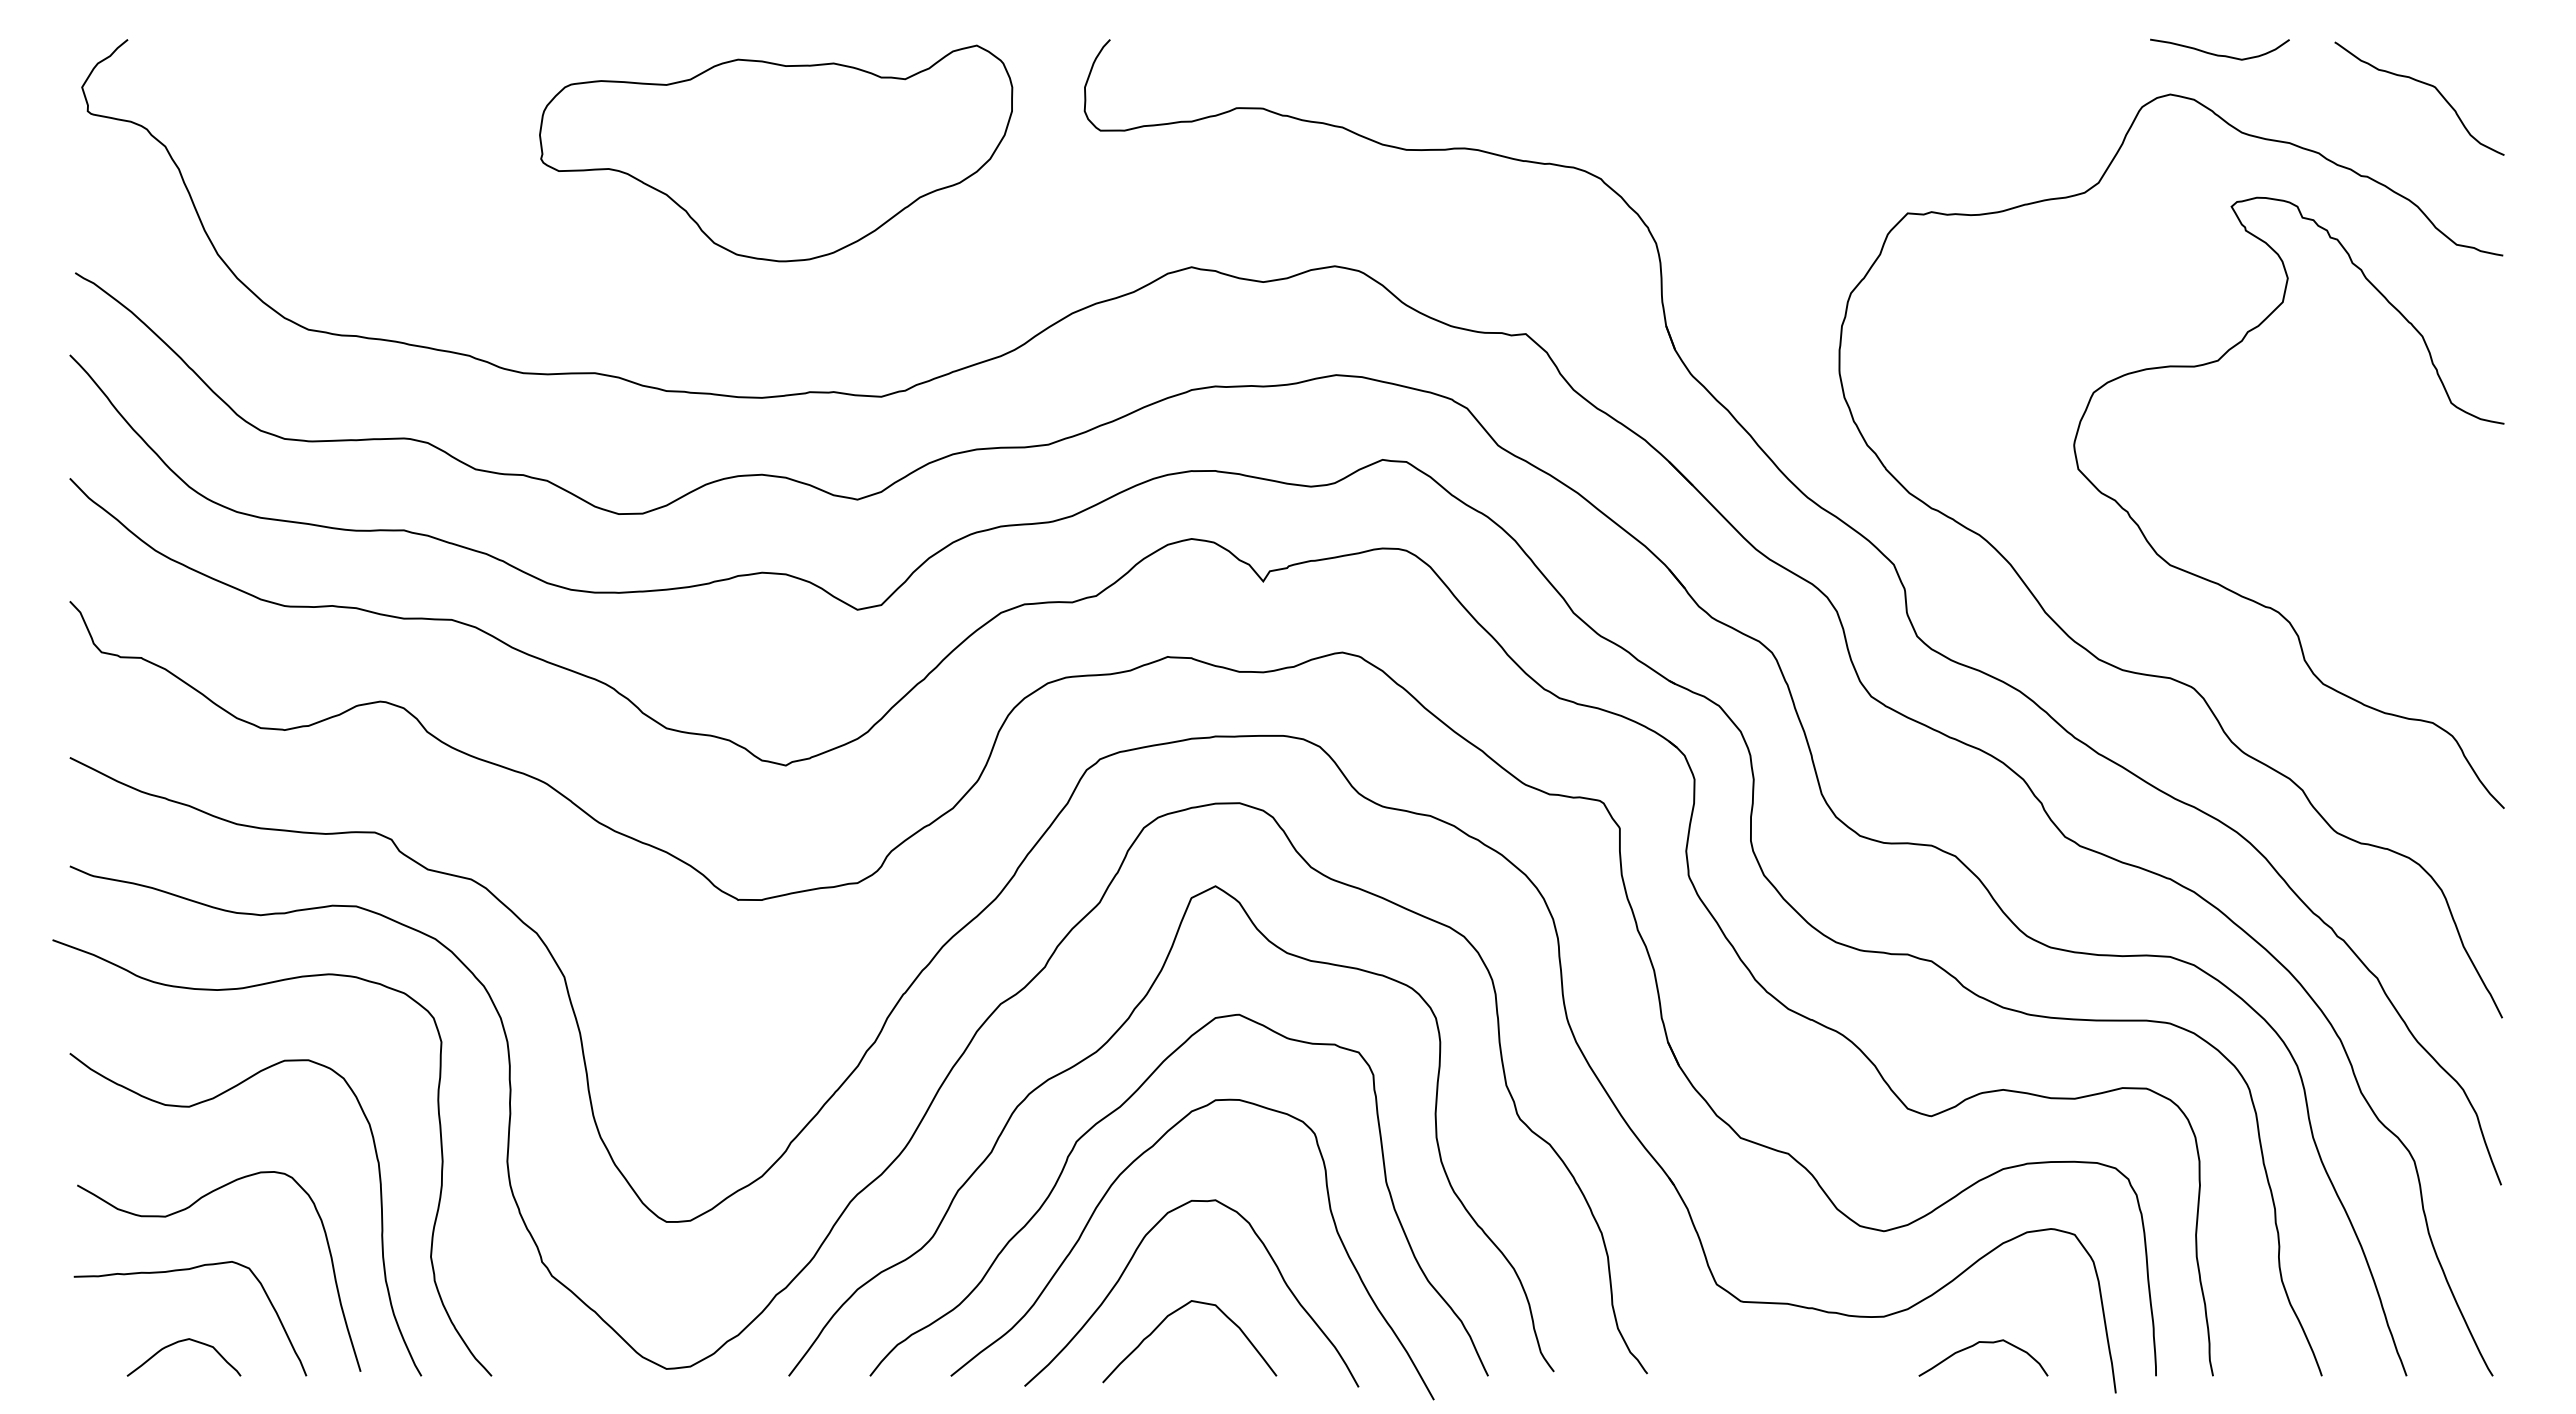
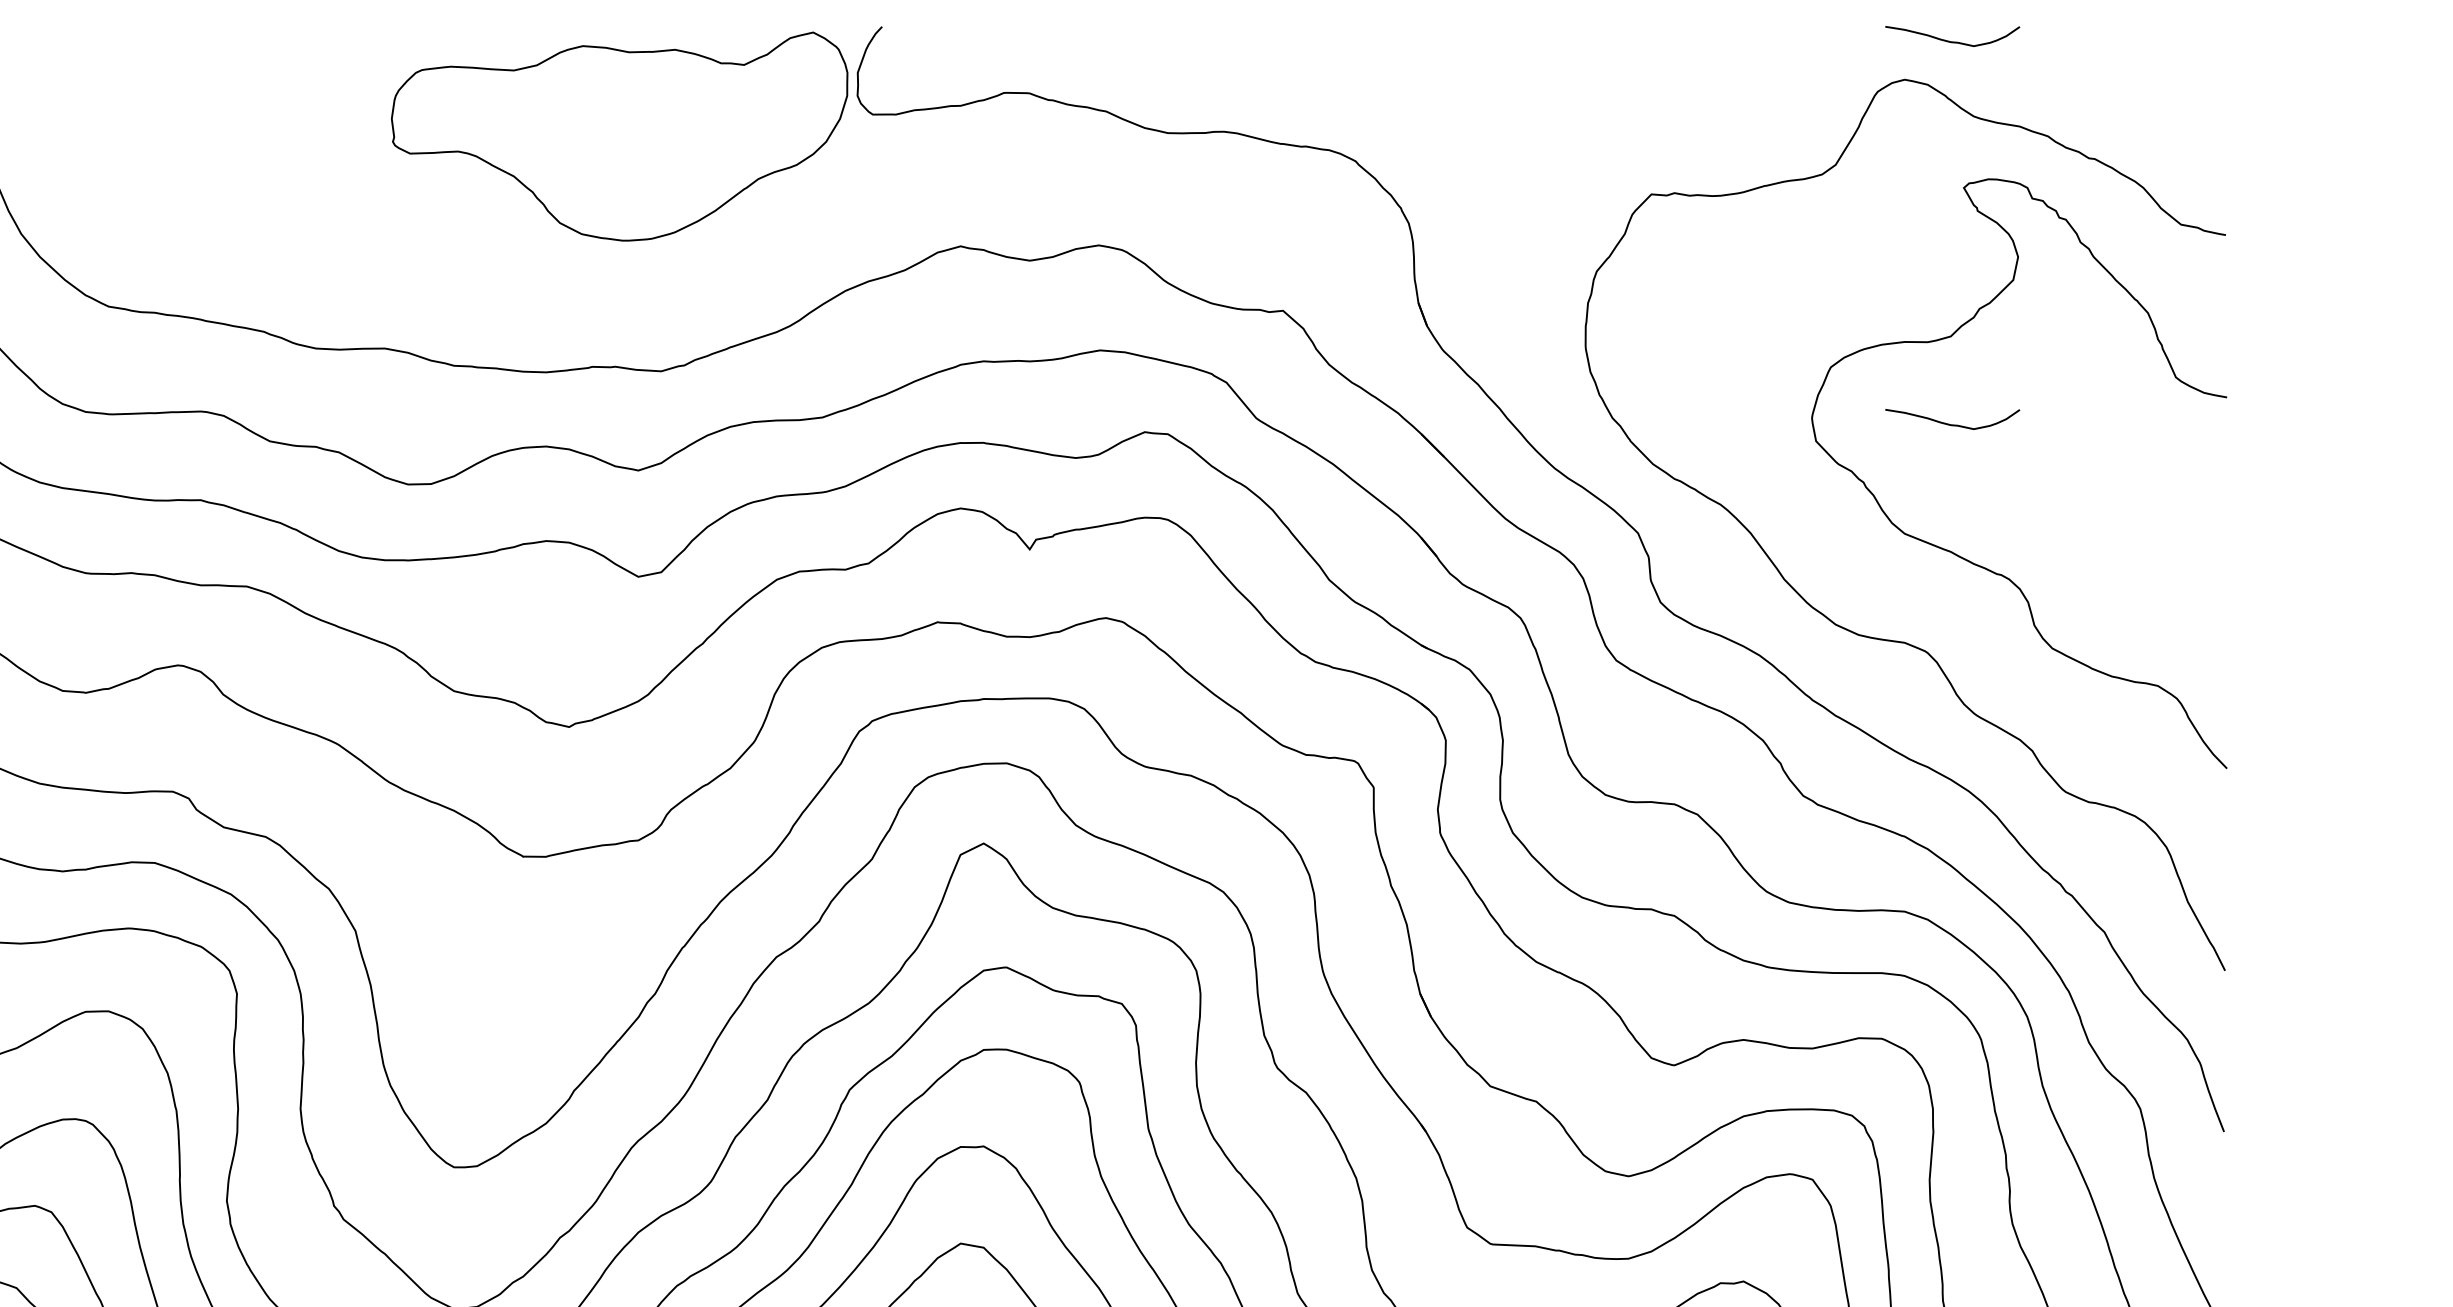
curve: (2424, 84) -> (2150, 70), removed
part: (776, 153) -> (620, 136), moved
curve: (2219, 451) -> (1952, 424), added

